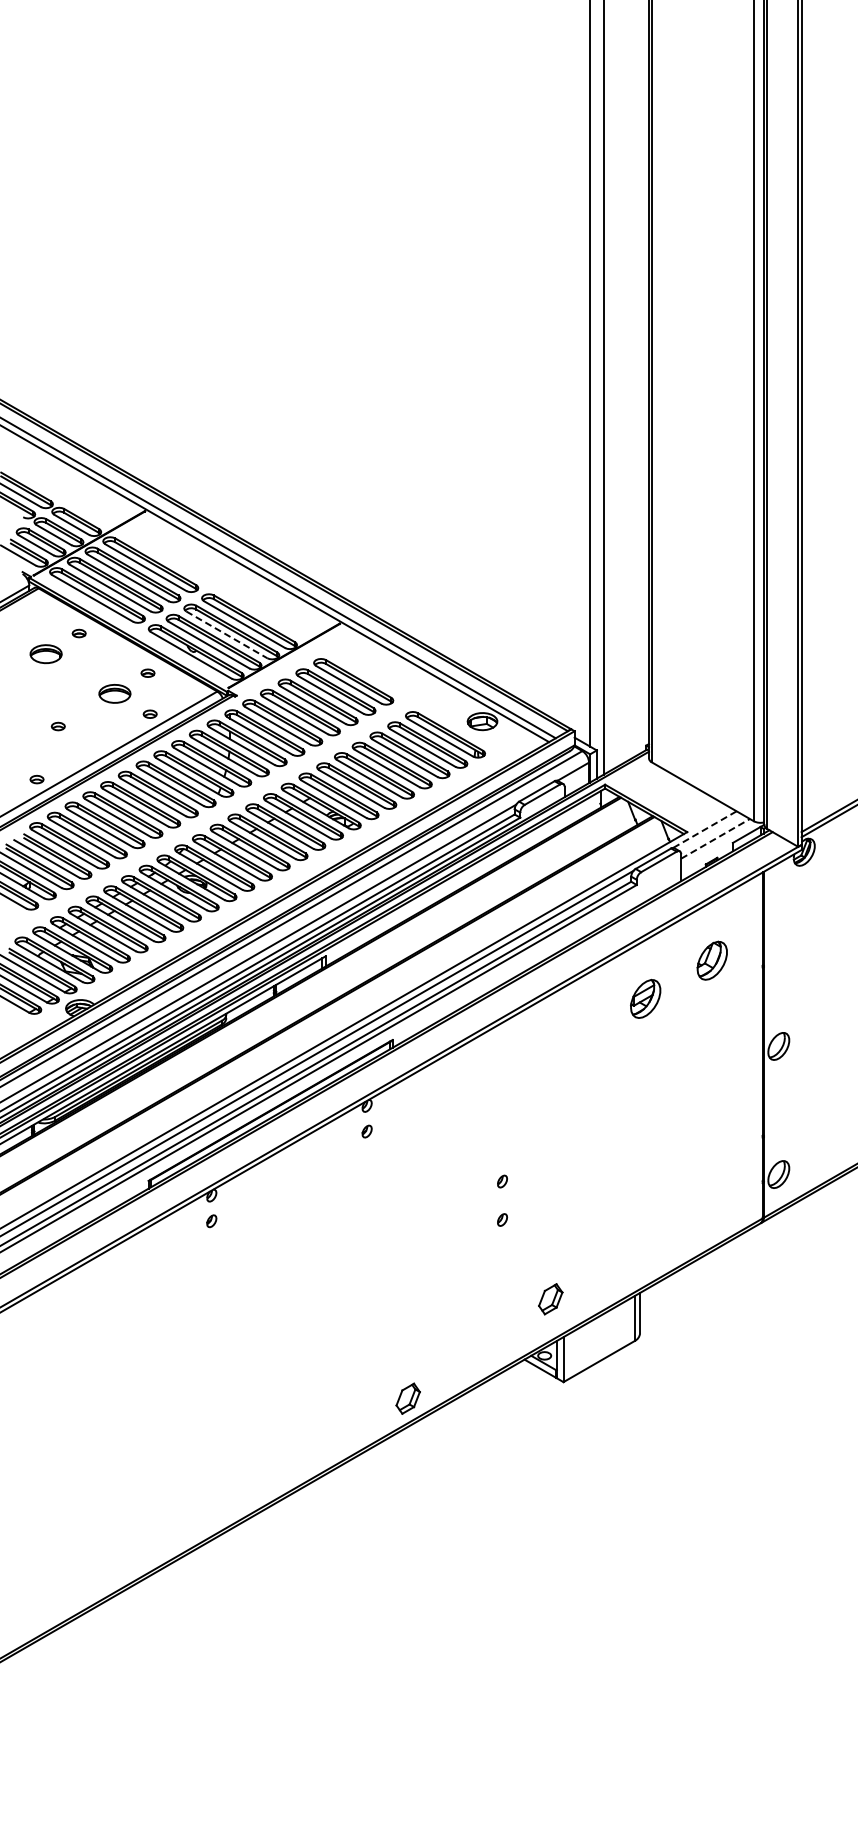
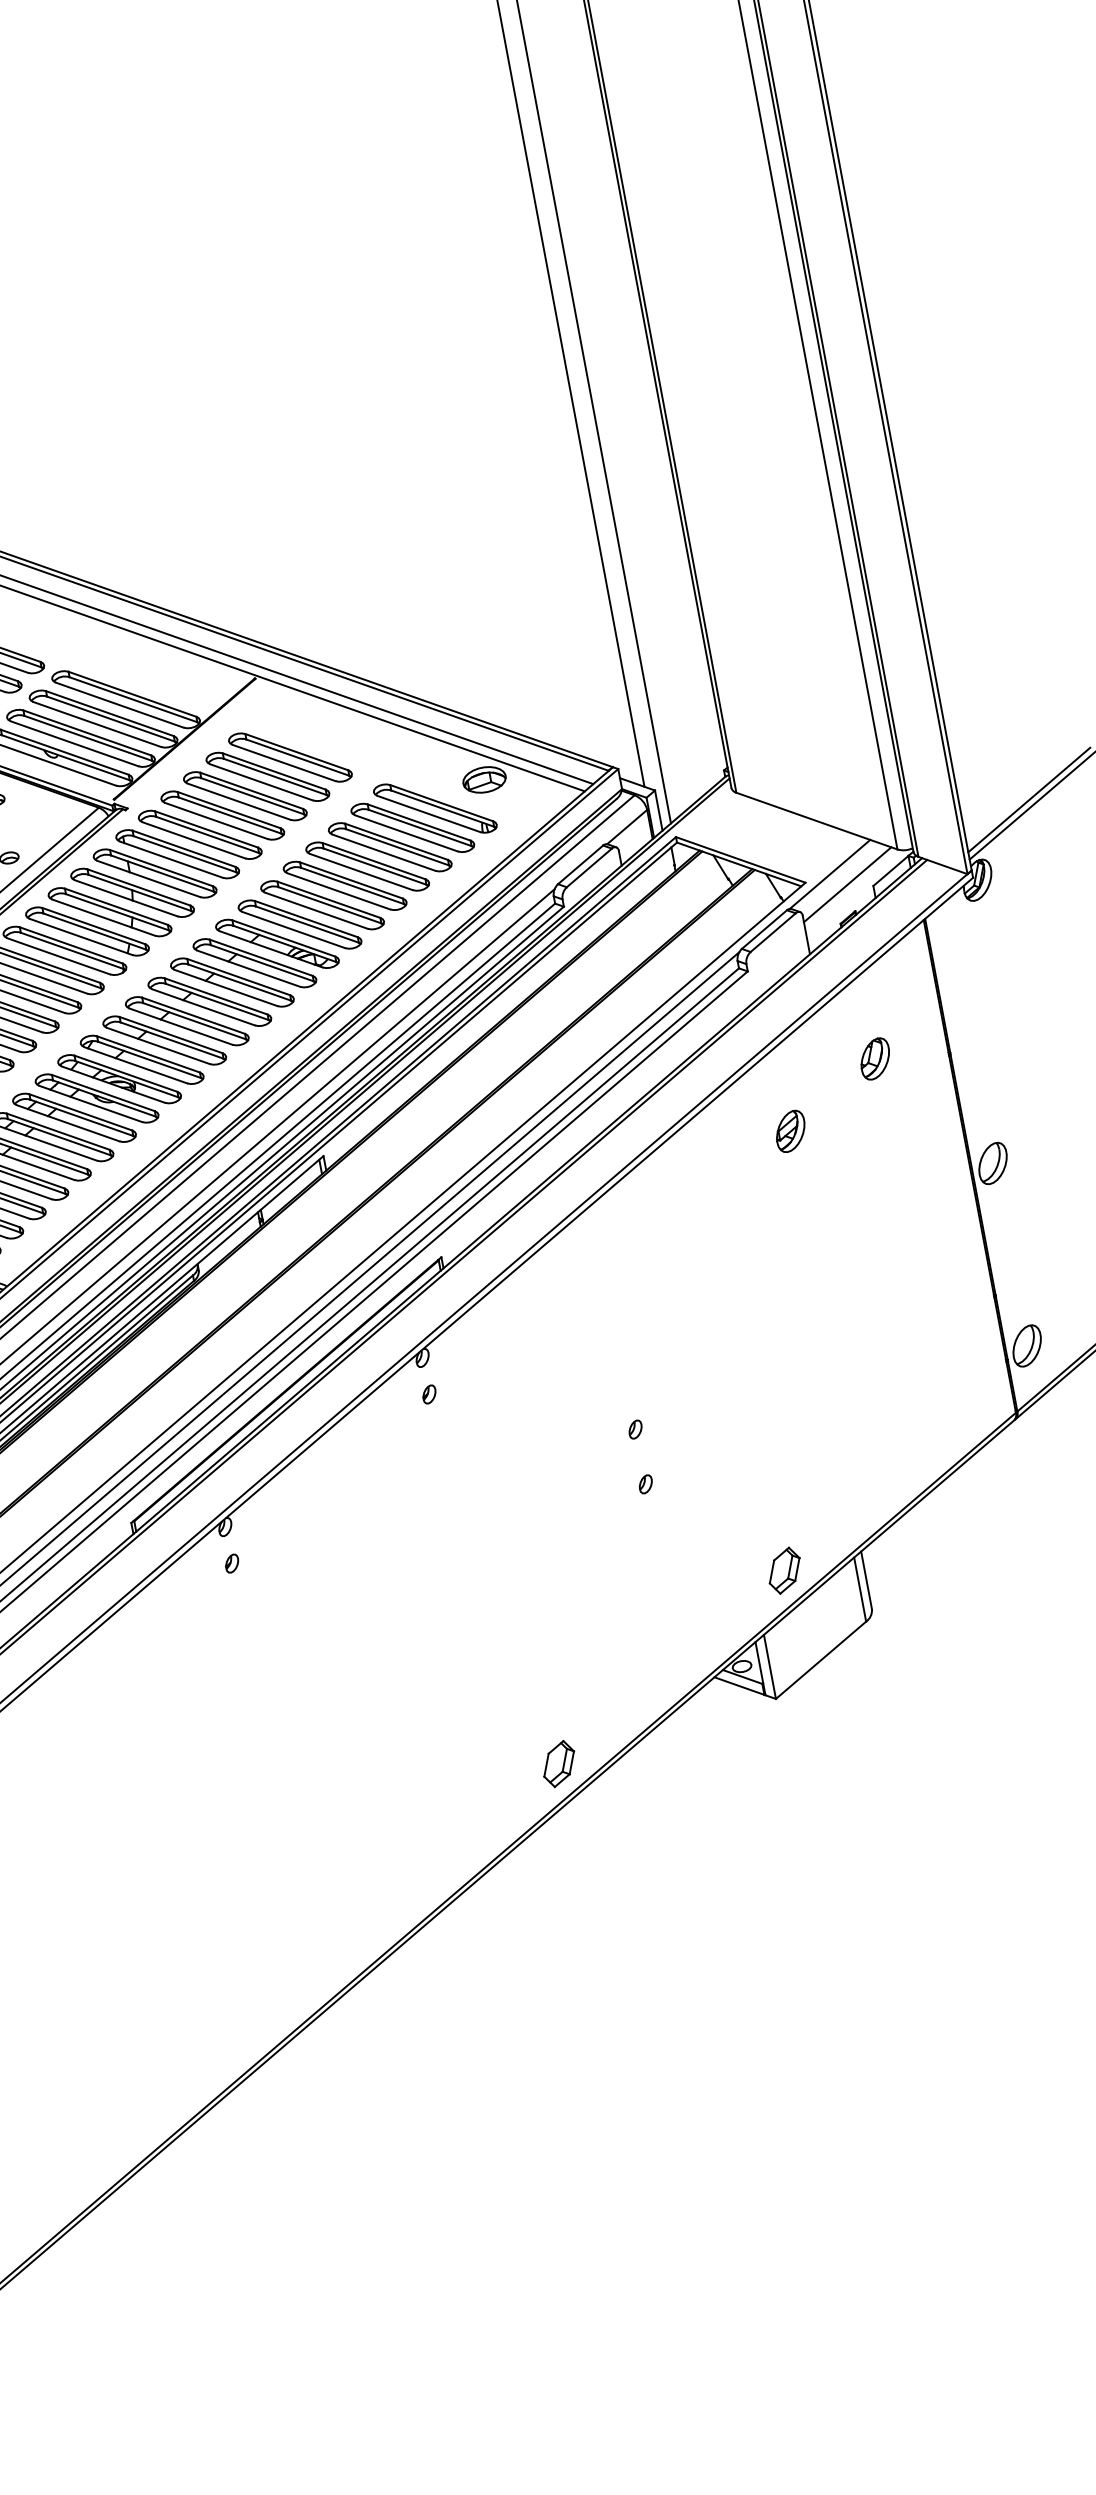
line: (226, 634) -> (96, 724), dashed -> solid
line: (704, 829) -> (829, 874), dashed -> solid
line: (715, 838) -> (847, 884), dashed -> solid
part: (711, 959) -> (874, 1057), size x0.71
part: (645, 998) -> (790, 1130), size x0.71
part: (550, 1299) -> (784, 1571), moved

